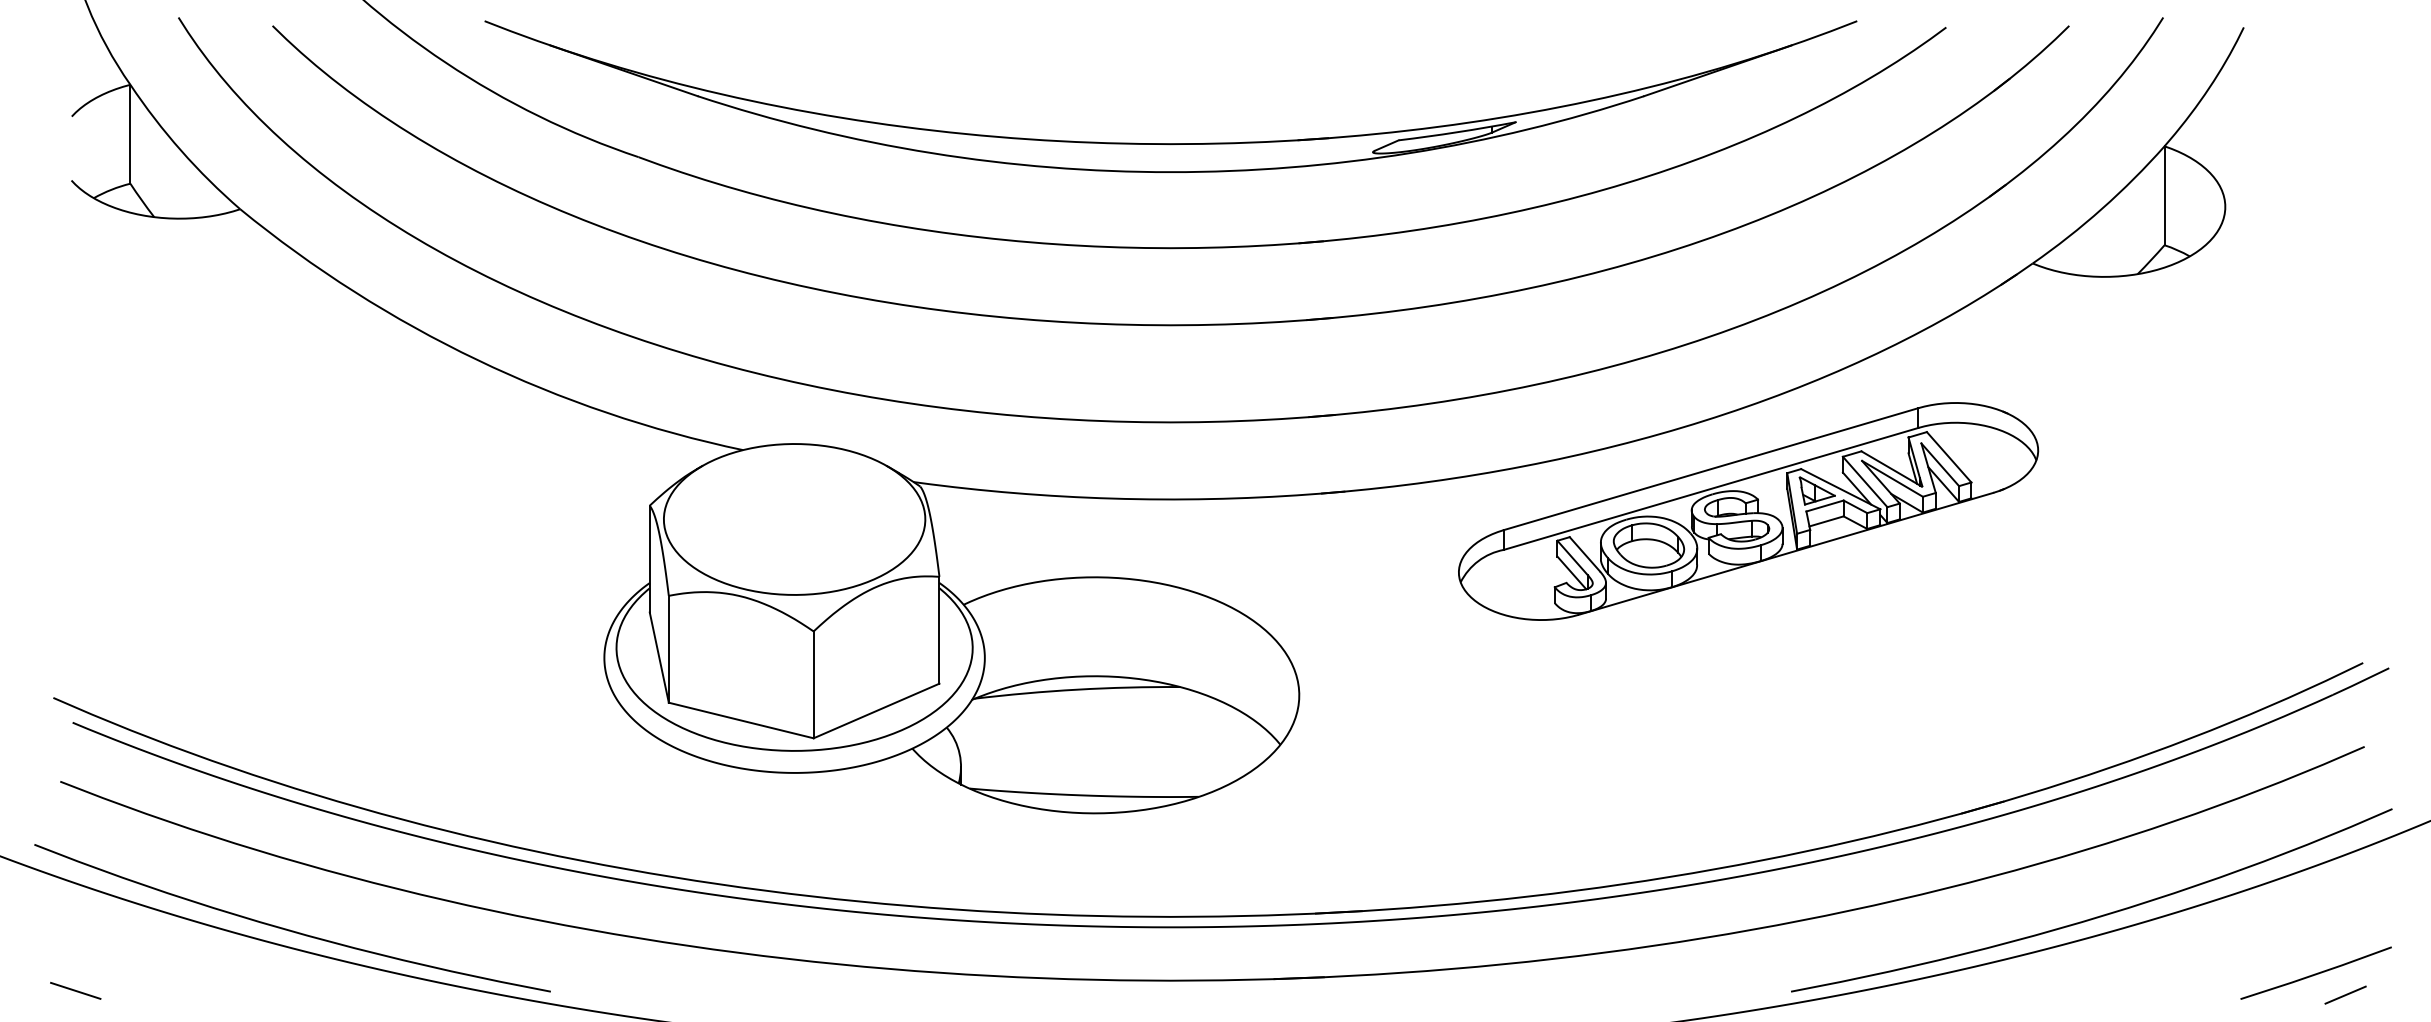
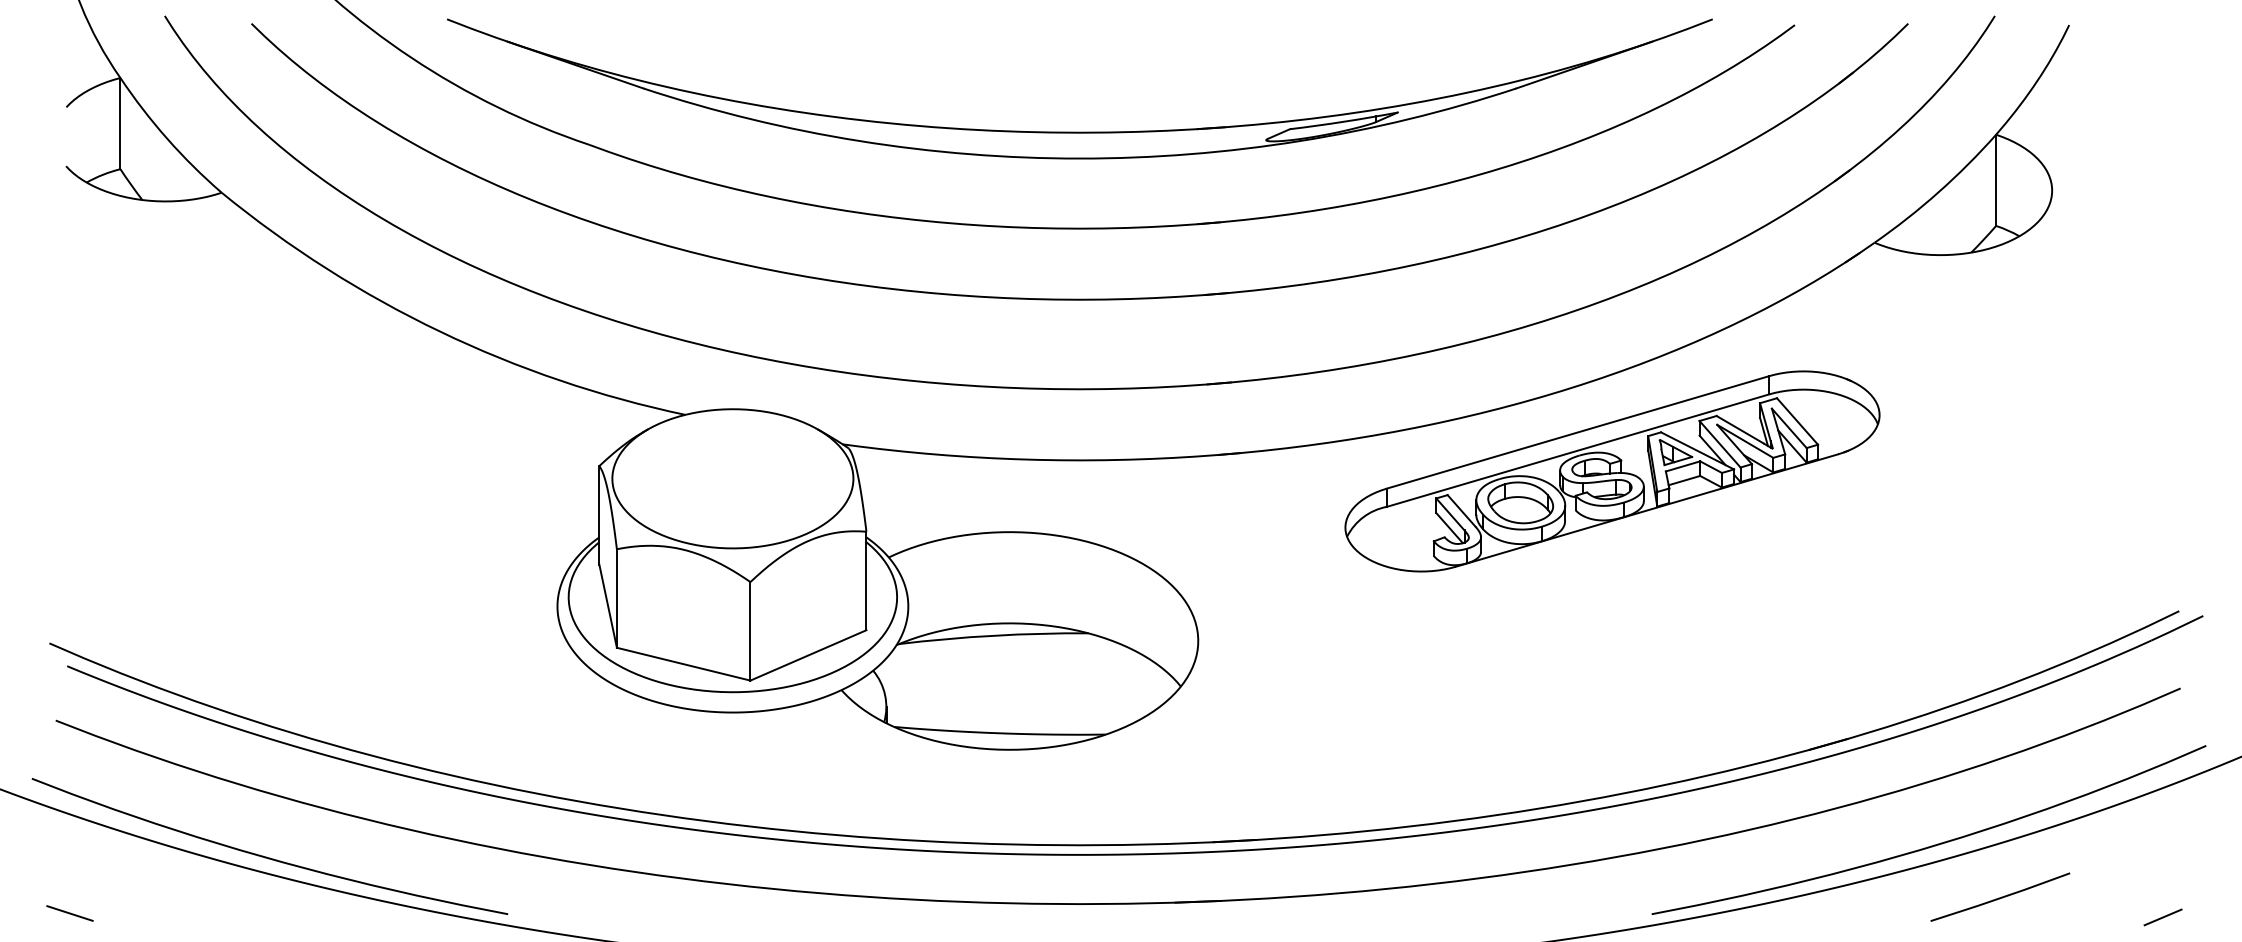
line: (2315, 973) -> (1999, 897), moved

